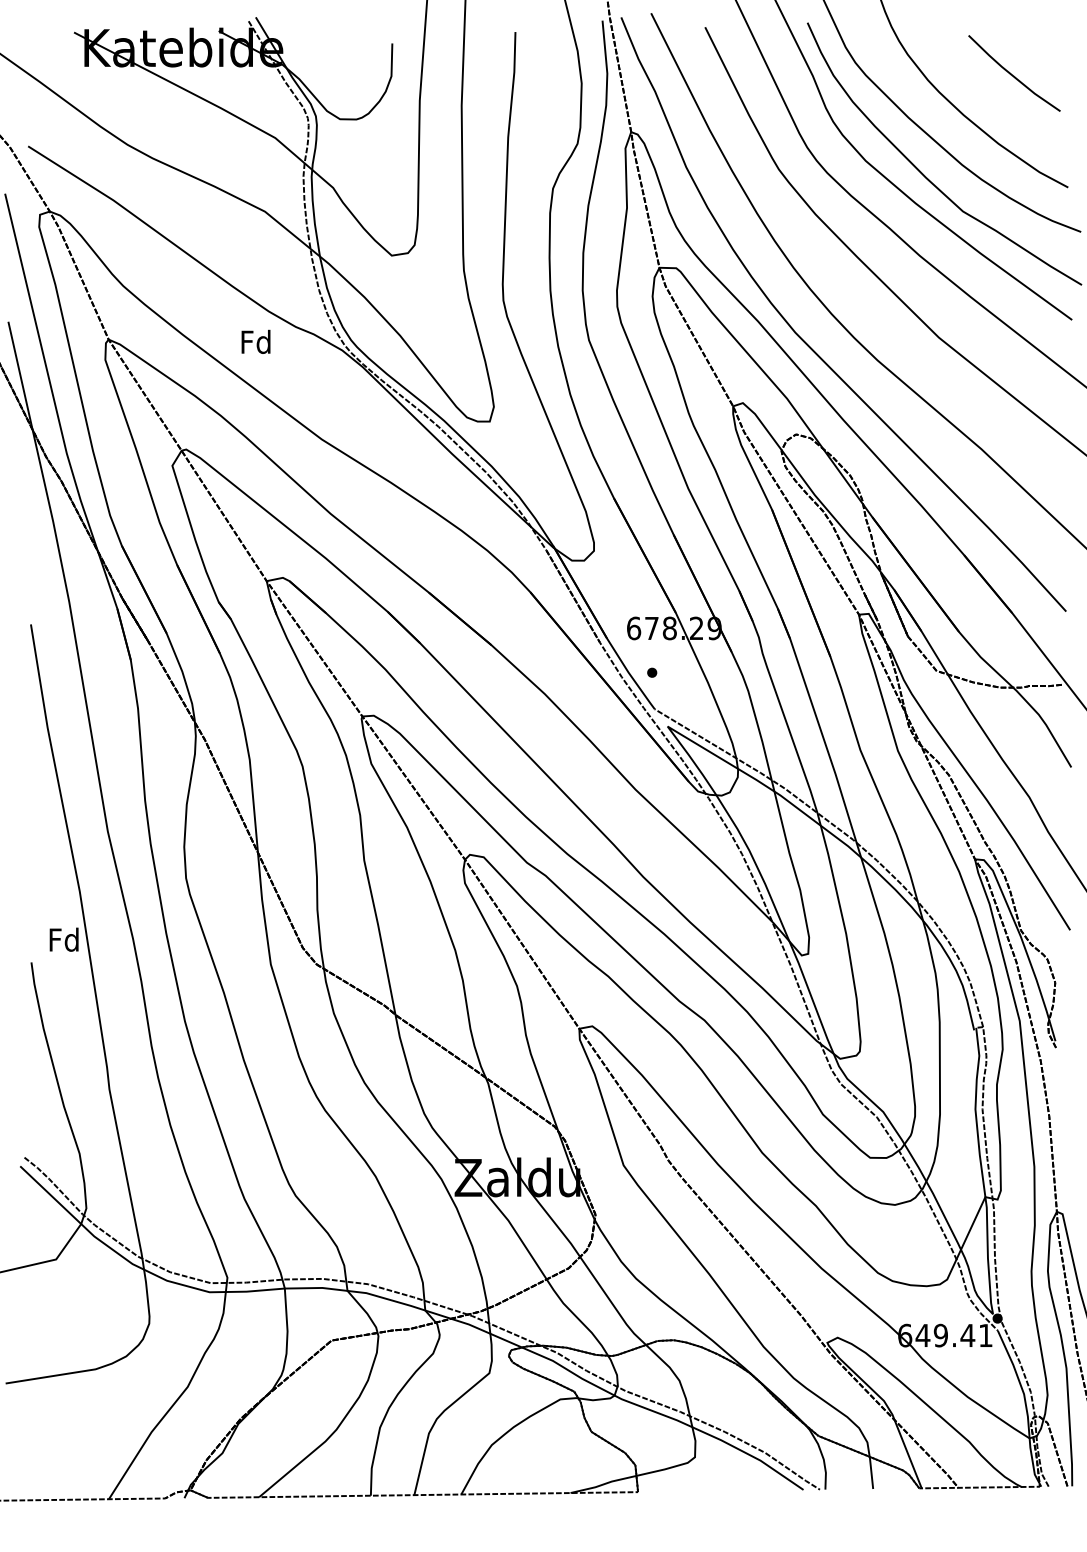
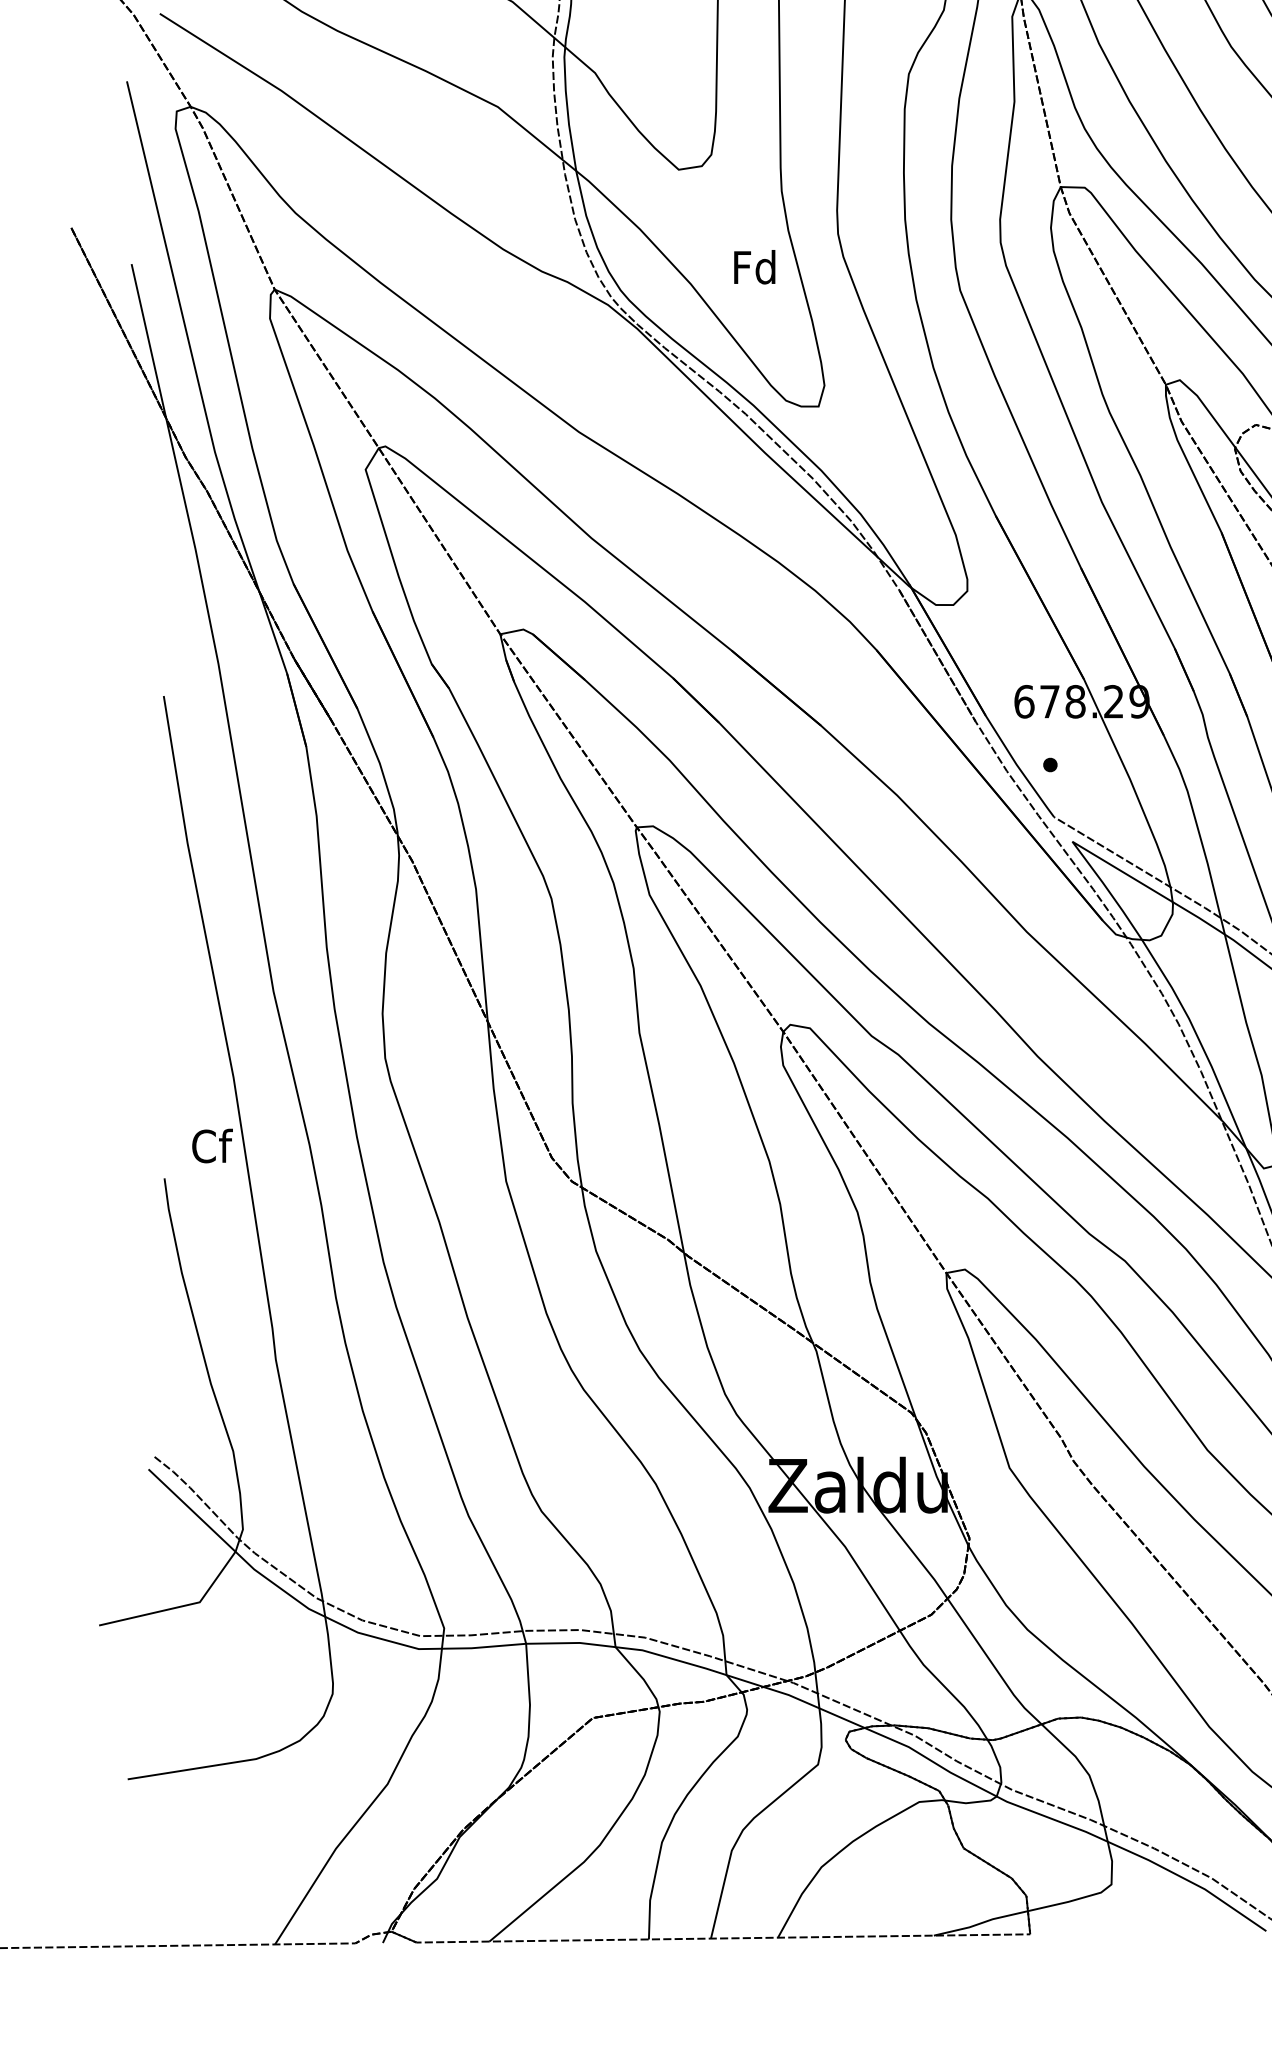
text: (255, 341) -> (753, 266), moved
text: (64, 939) -> (211, 1145), Fd -> Cf

